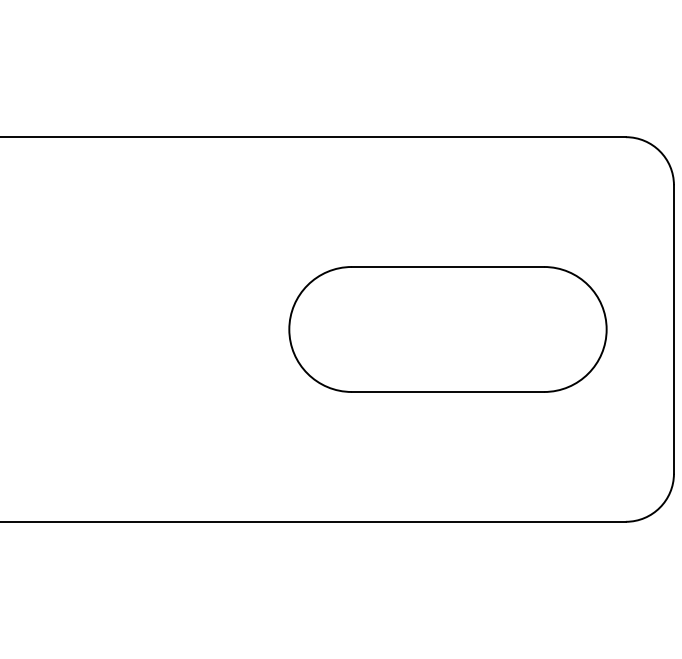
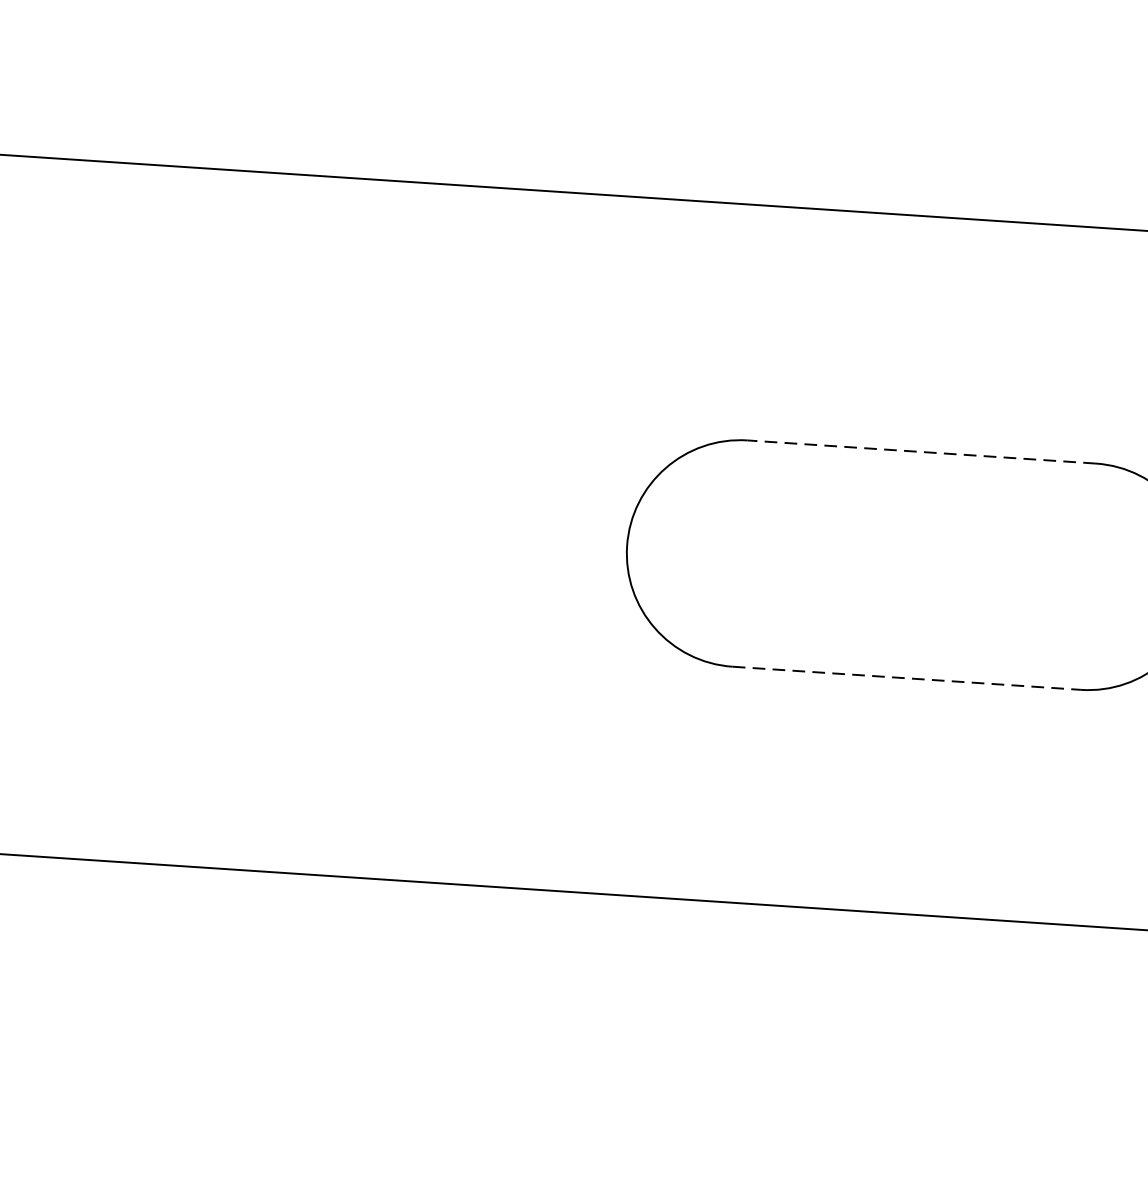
line: (447, 266) -> (921, 451), solid -> dashed
line: (448, 392) -> (907, 679), solid -> dashed

